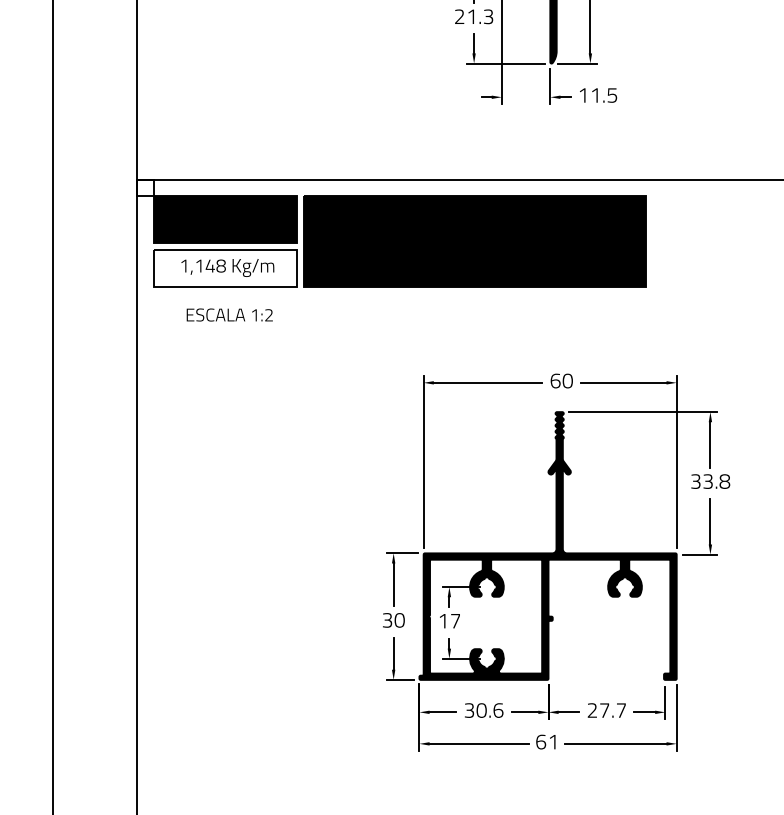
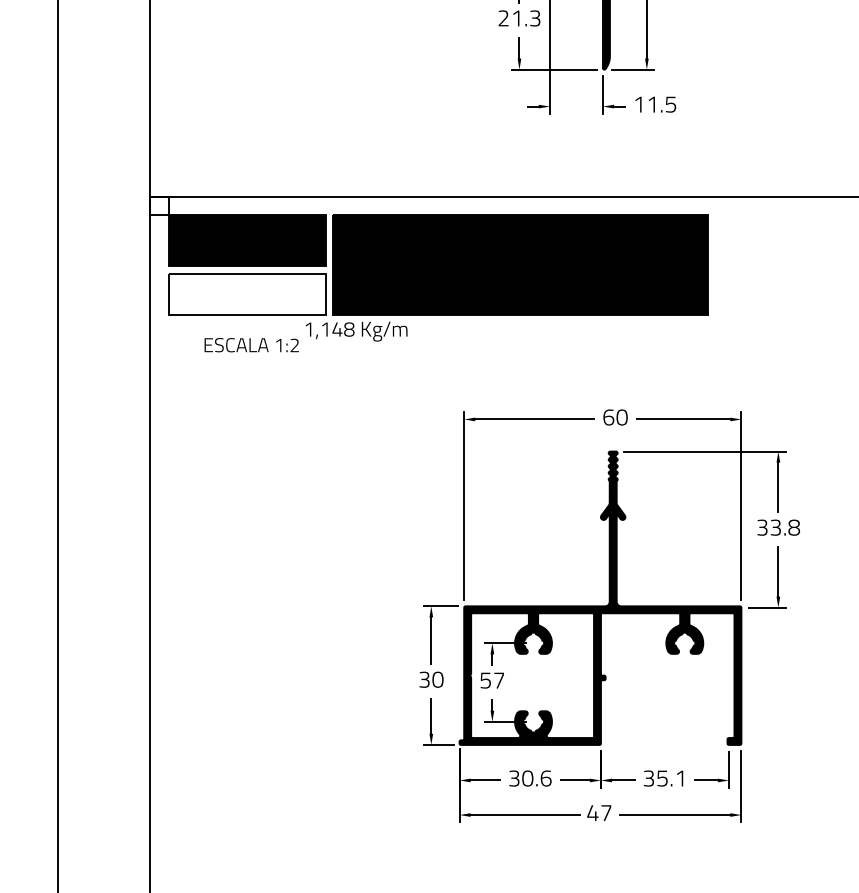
text: (227, 267) -> (356, 331), moved
text: (443, 621) -> (485, 680), 17 -> 57
text: (606, 710) -> (664, 778), 27.7 -> 35.1
text: (547, 742) -> (599, 813), 61 -> 47

